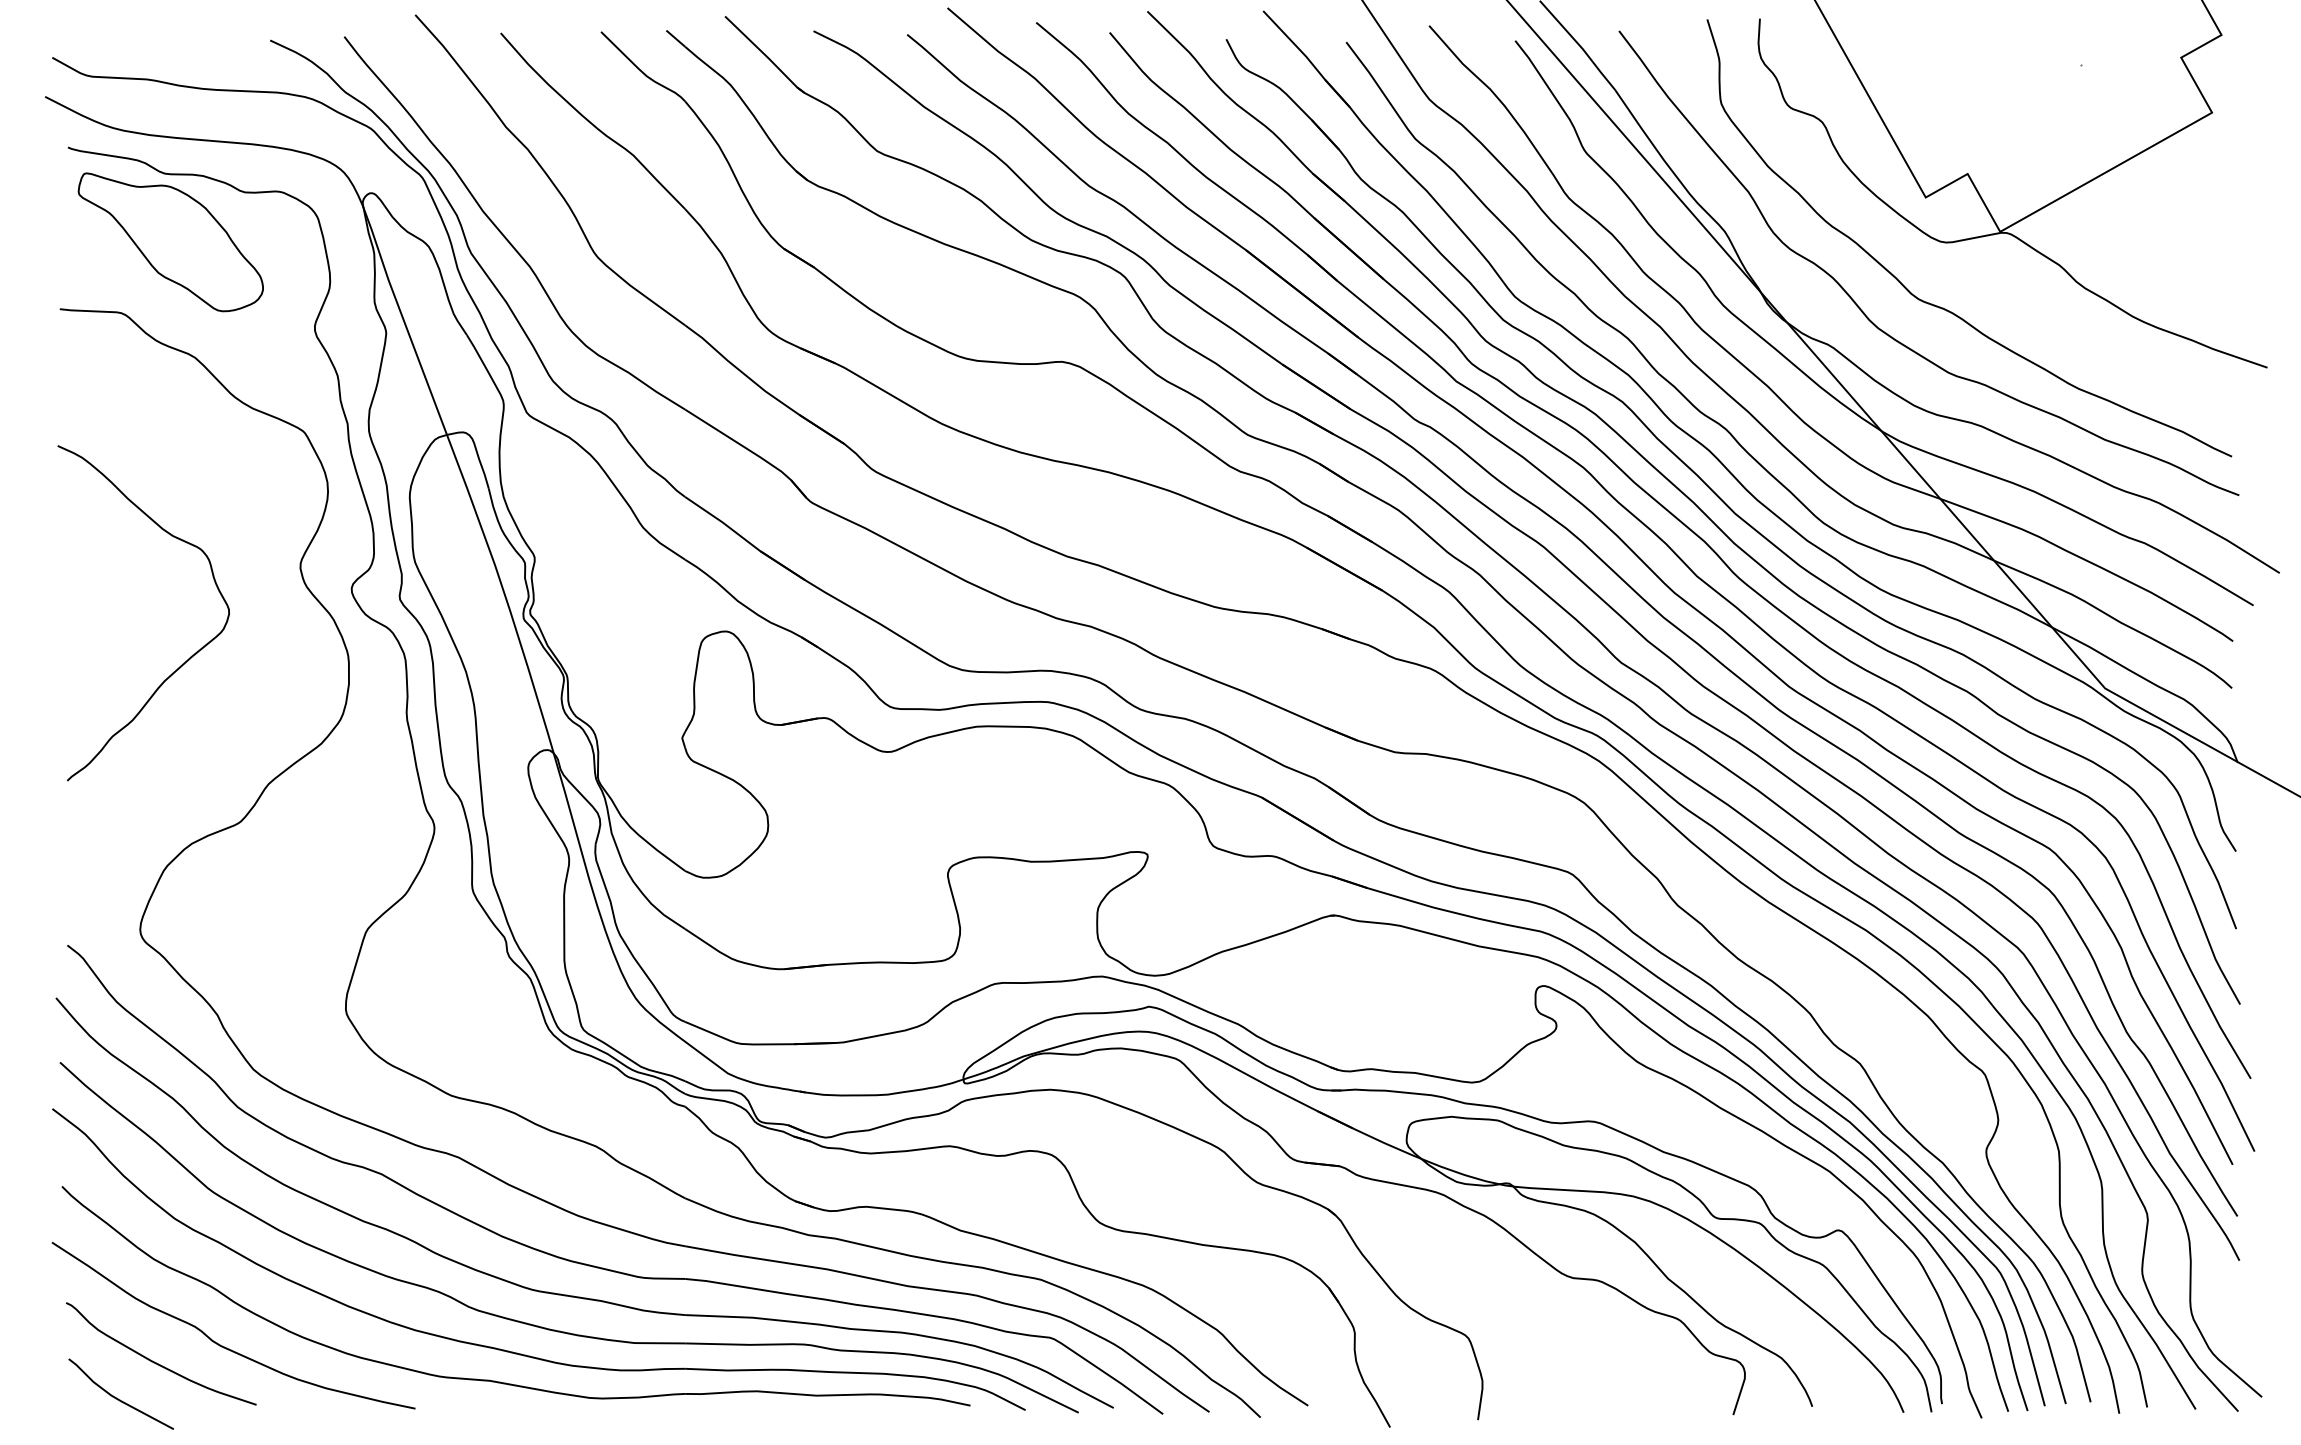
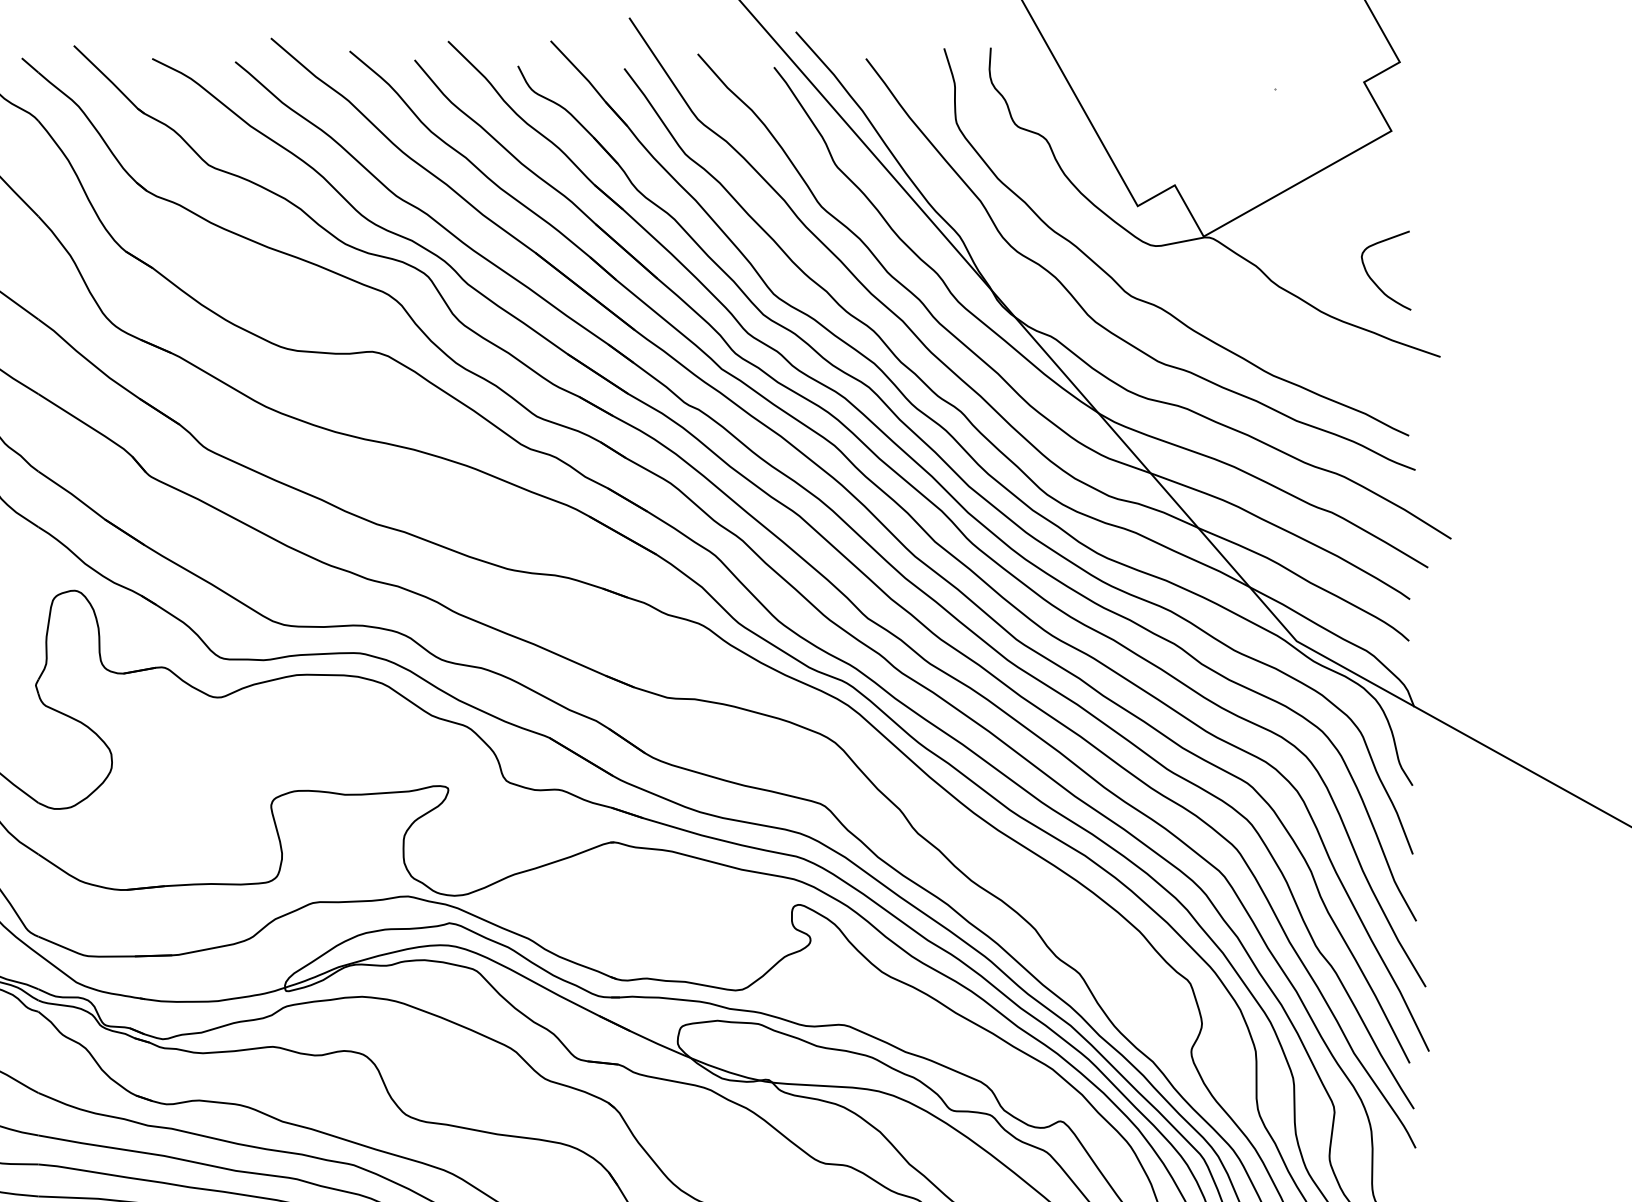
curve: (2191, 280) -> (1373, 279), added

